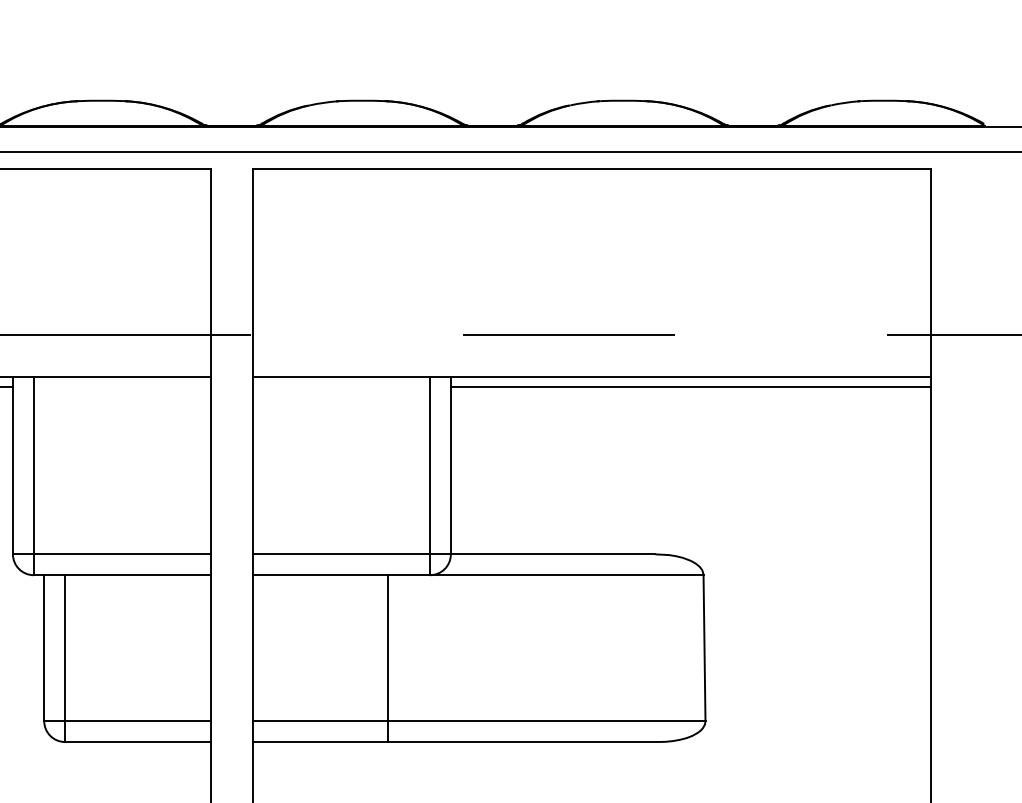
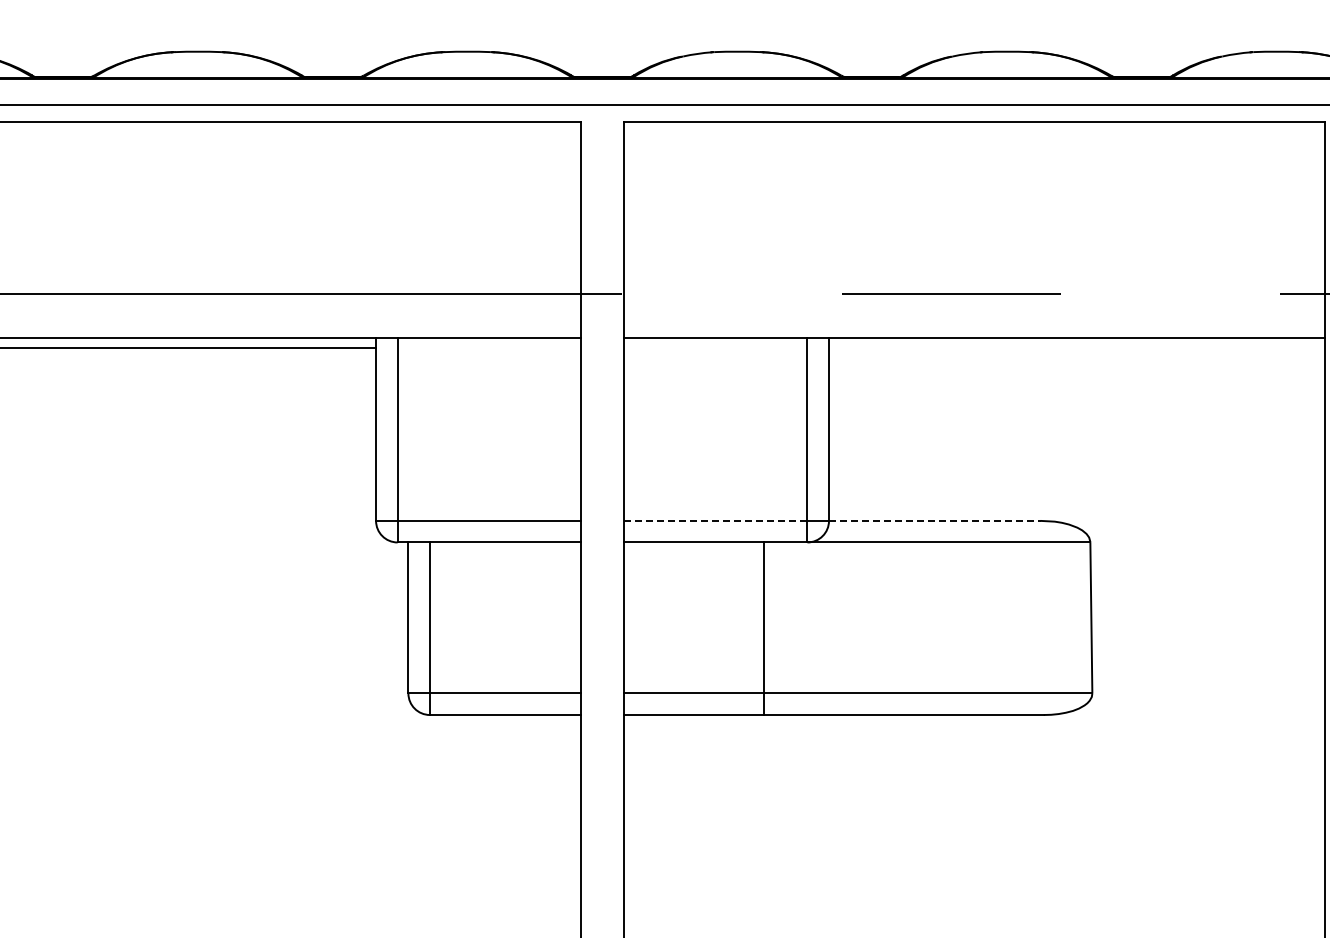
line: (691, 387) -> (1077, 348), removed
line: (341, 553) -> (715, 520), solid -> dashed
line: (552, 553) -> (934, 520), solid -> dashed

